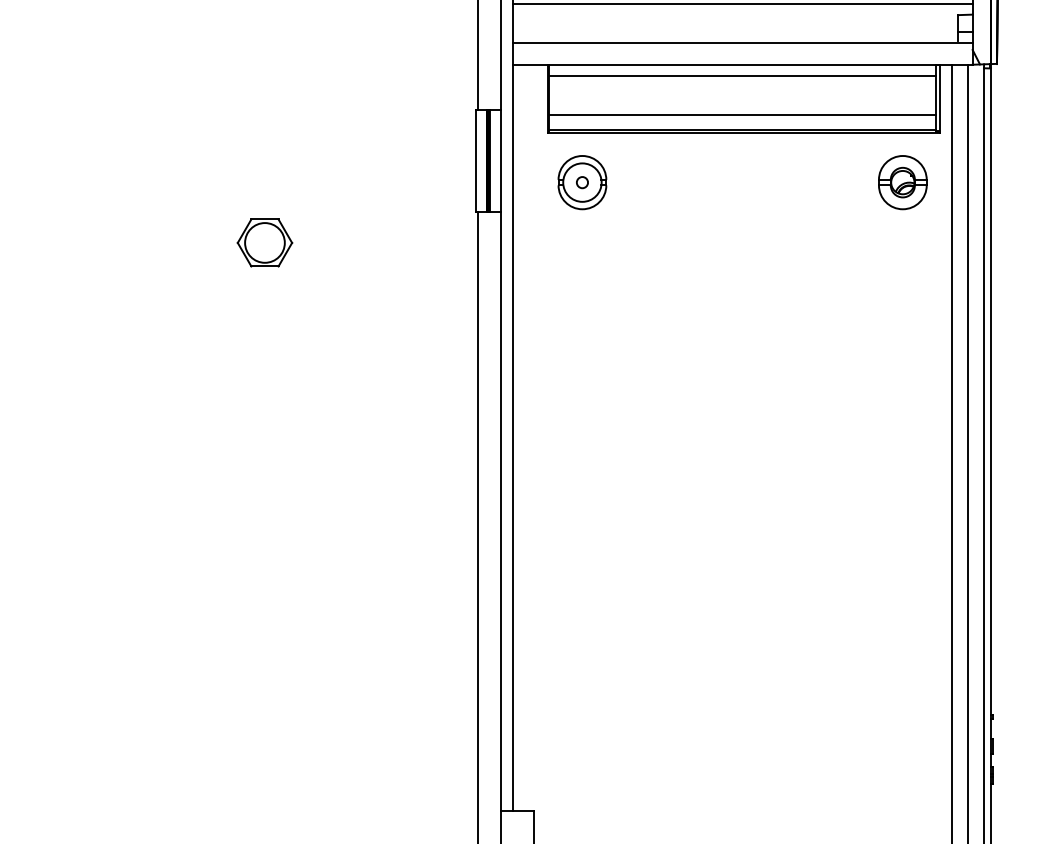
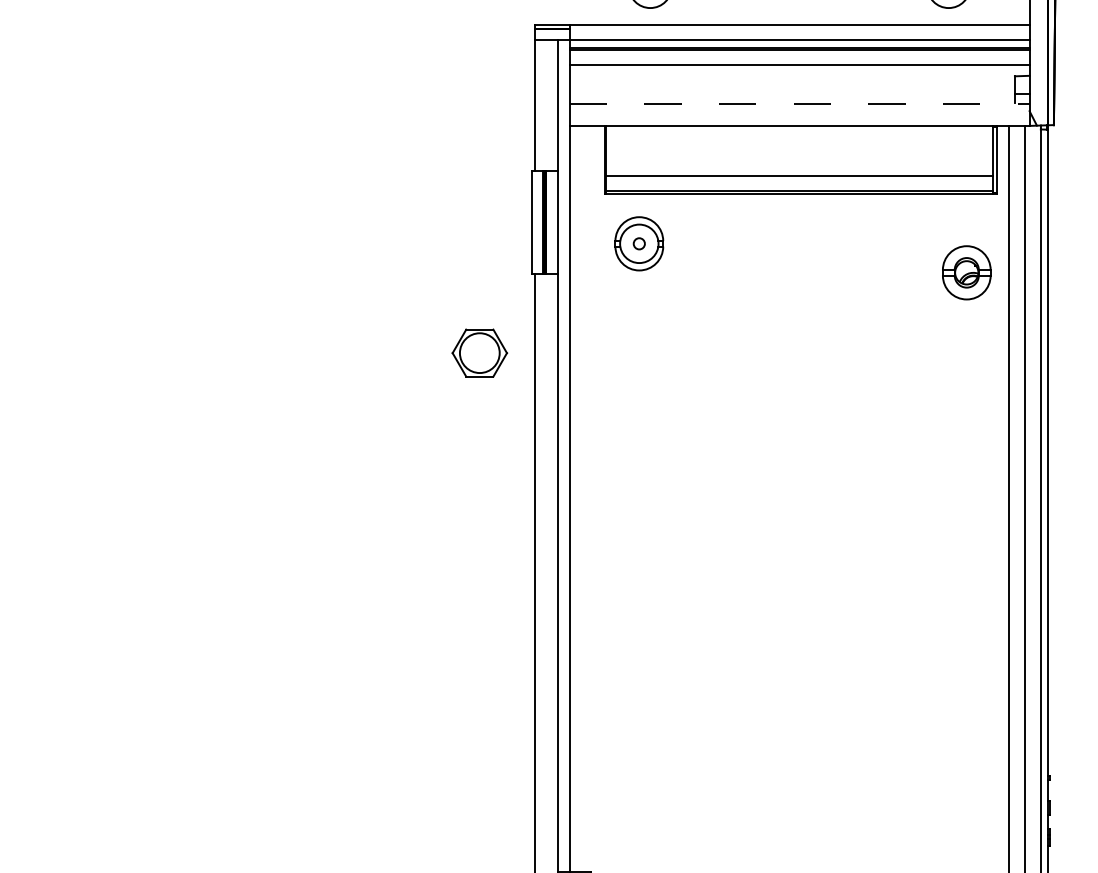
line: (743, 43) -> (800, 104), solid -> dashed
line: (742, 75) -> (799, 136), removed
part: (902, 182) -> (966, 272), moved
part: (264, 242) -> (479, 352), moved

